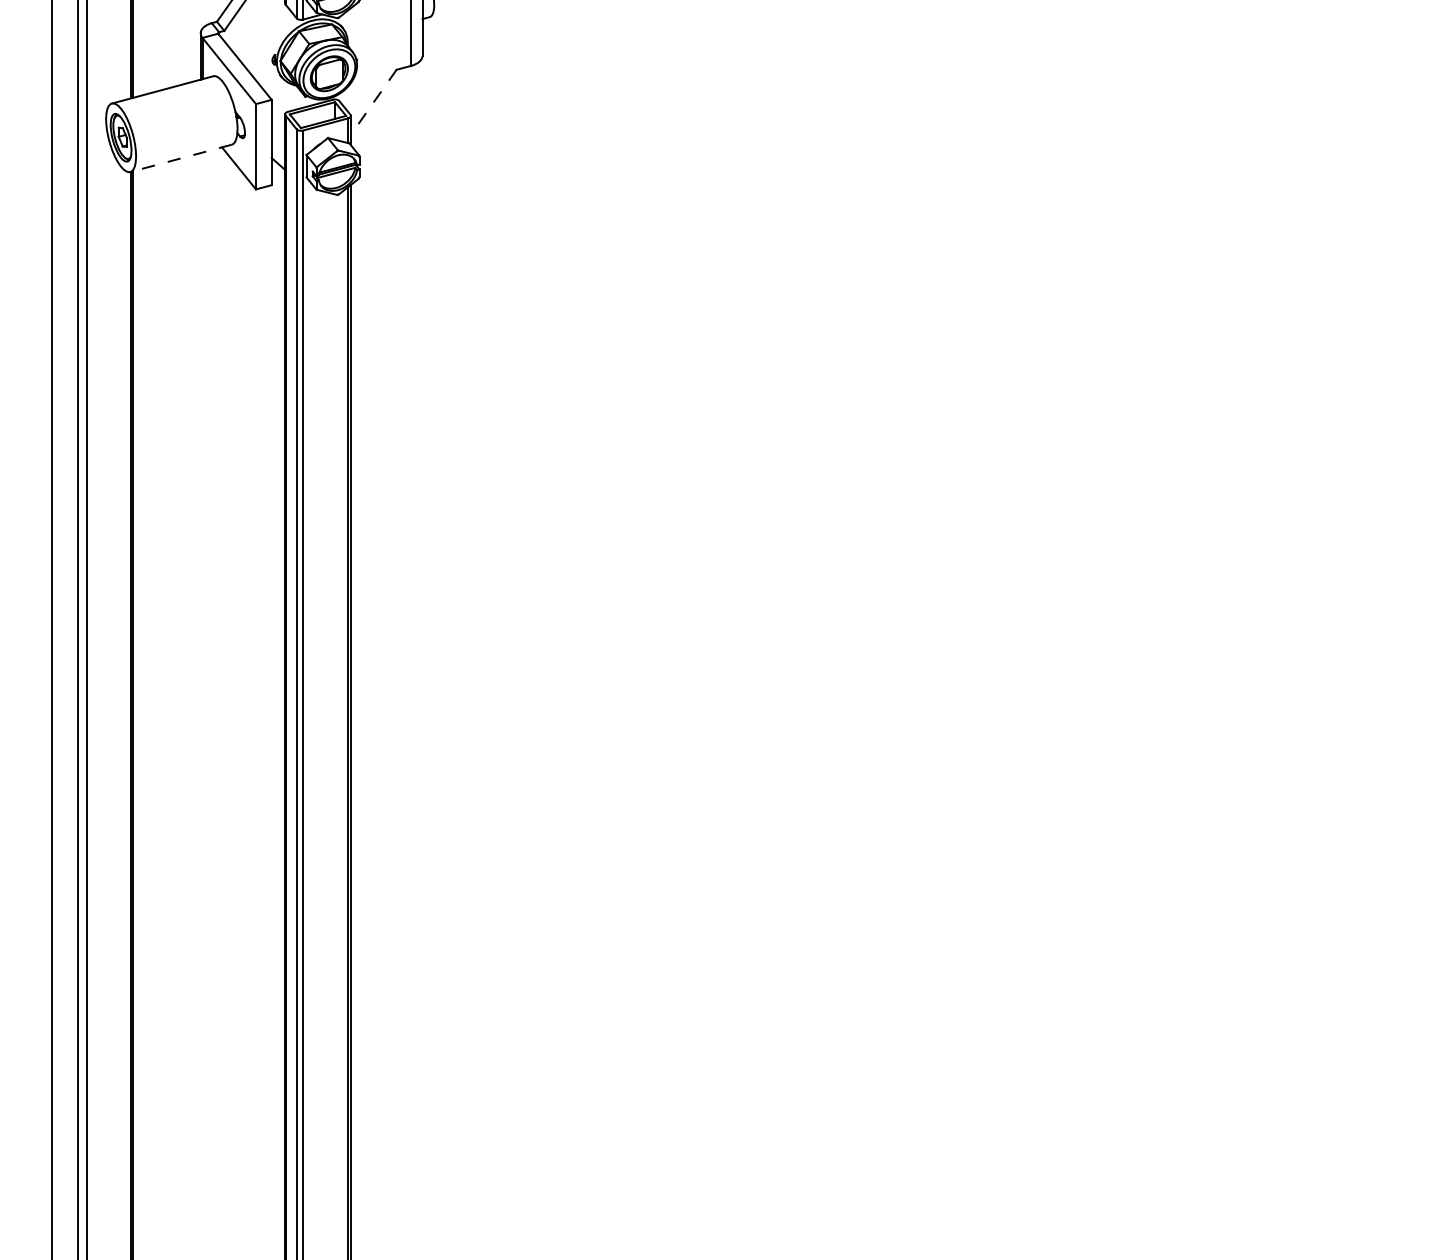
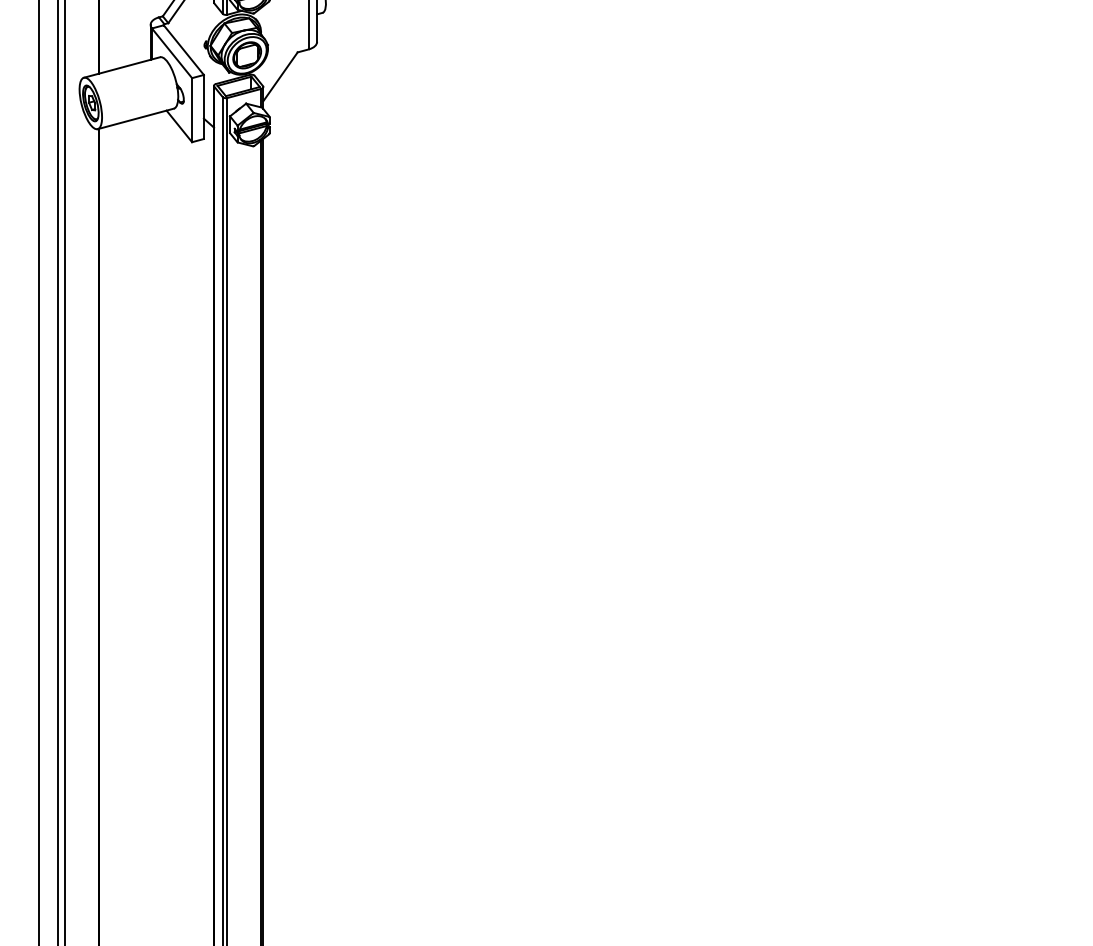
line: (373, 102) -> (280, 76), dashed -> solid
line: (181, 158) -> (136, 118), dashed -> solid

